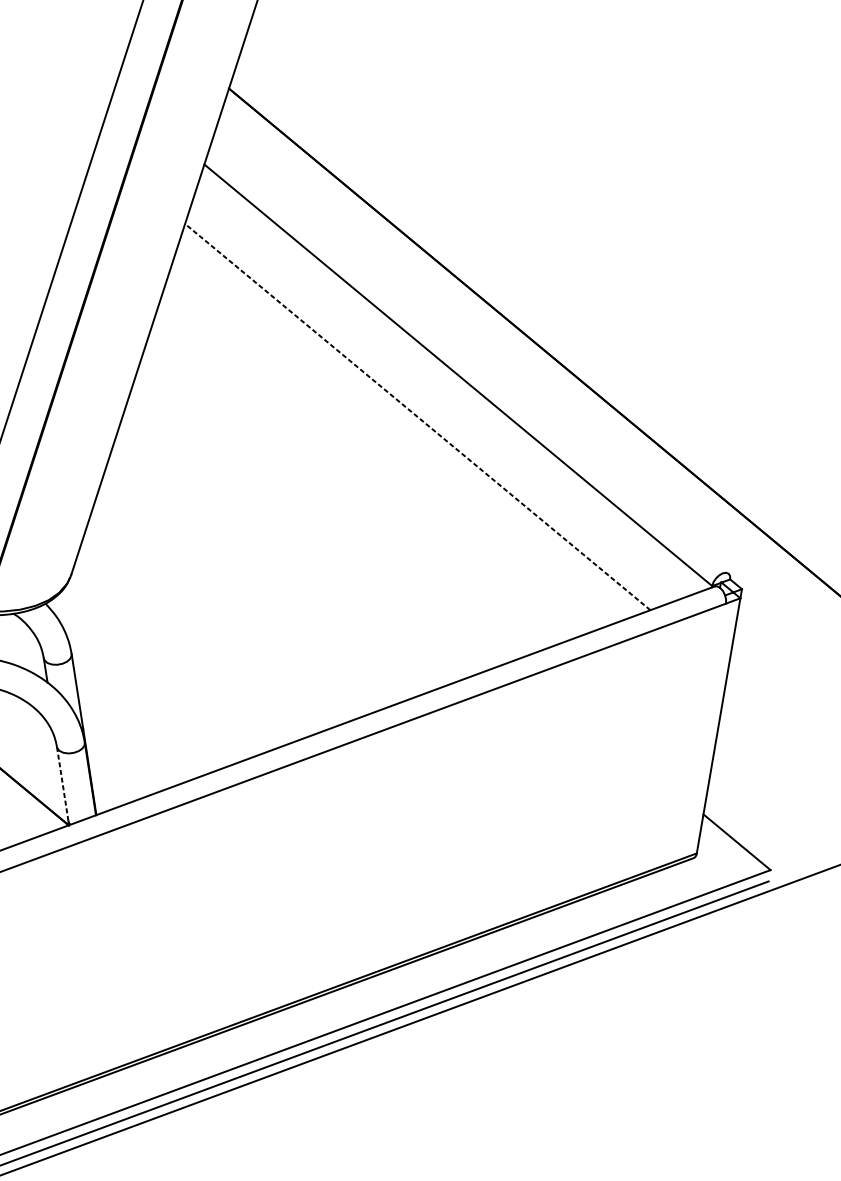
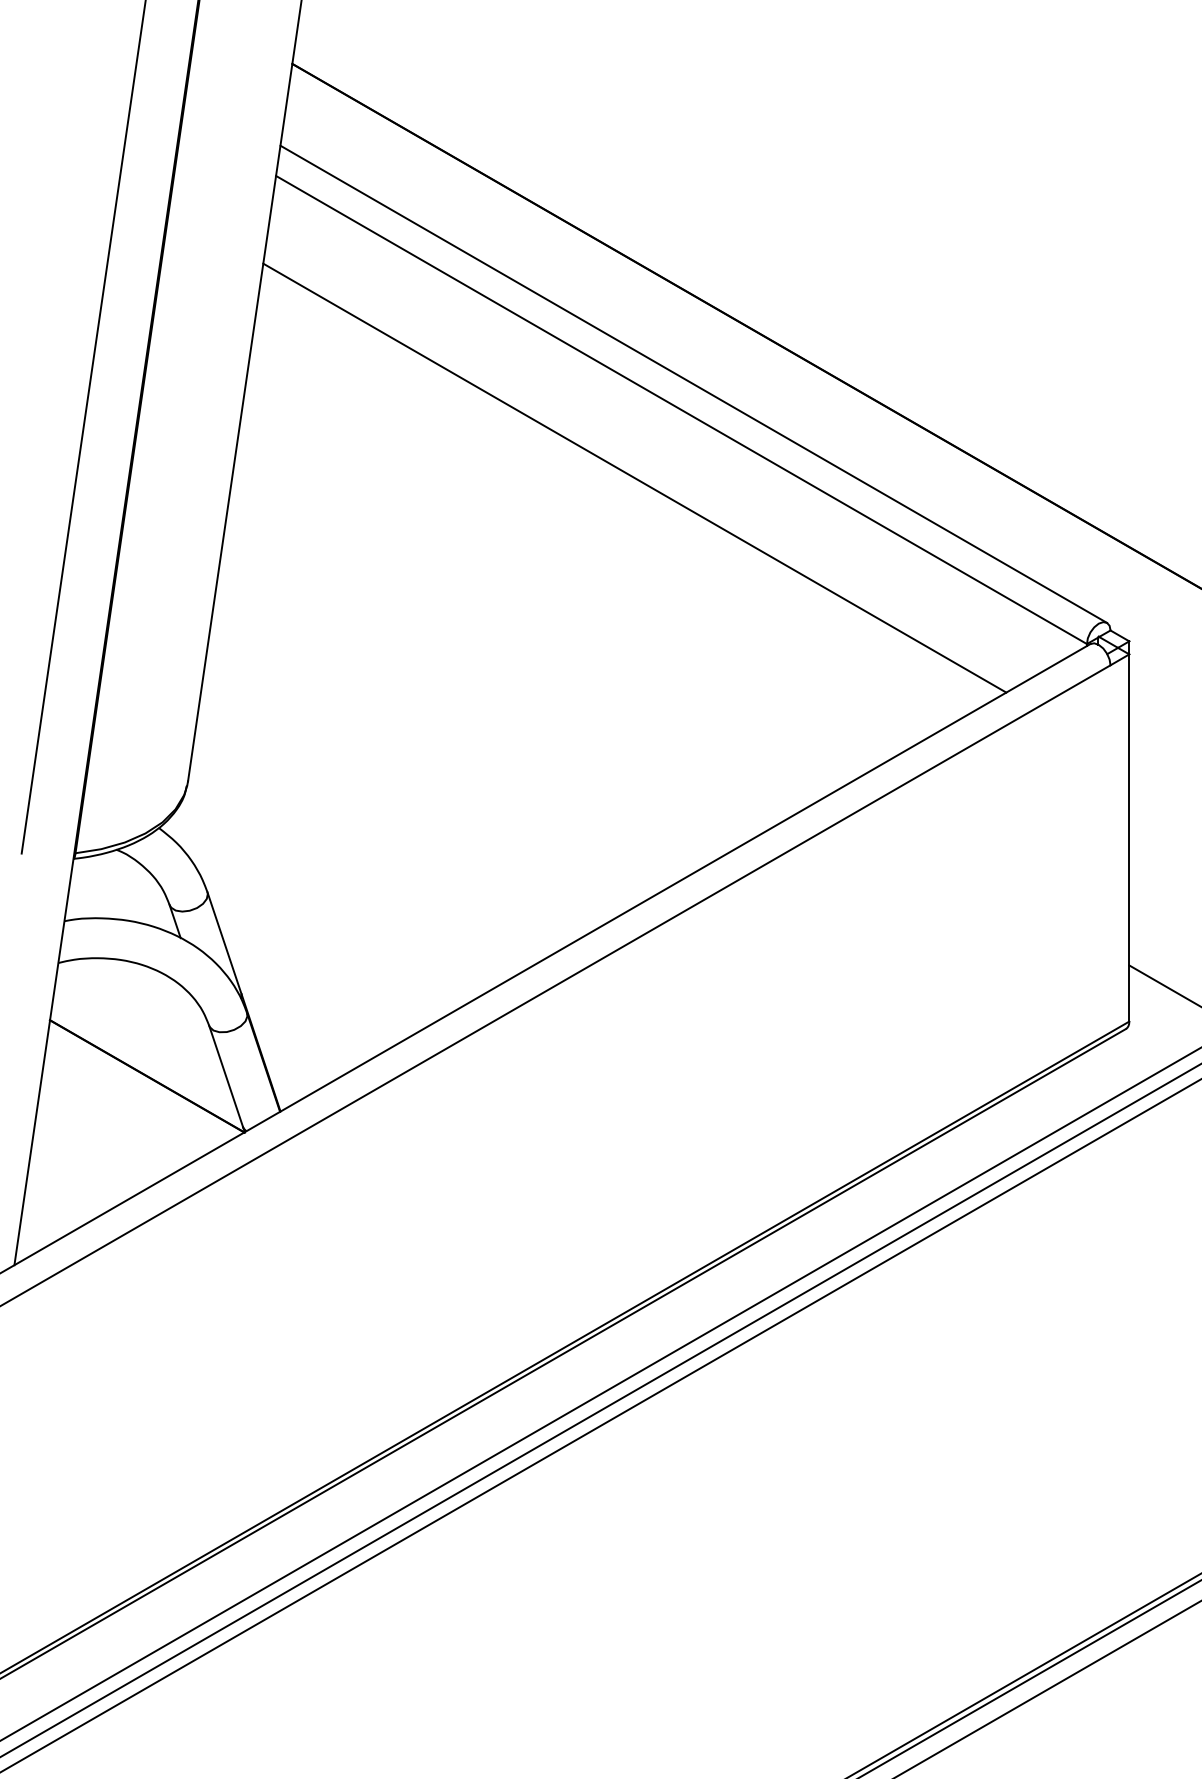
line: (469, 358) -> (693, 383), added
line: (417, 417) -> (634, 478), dashed -> solid
line: (62, 784) -> (226, 1076), dashed -> solid

